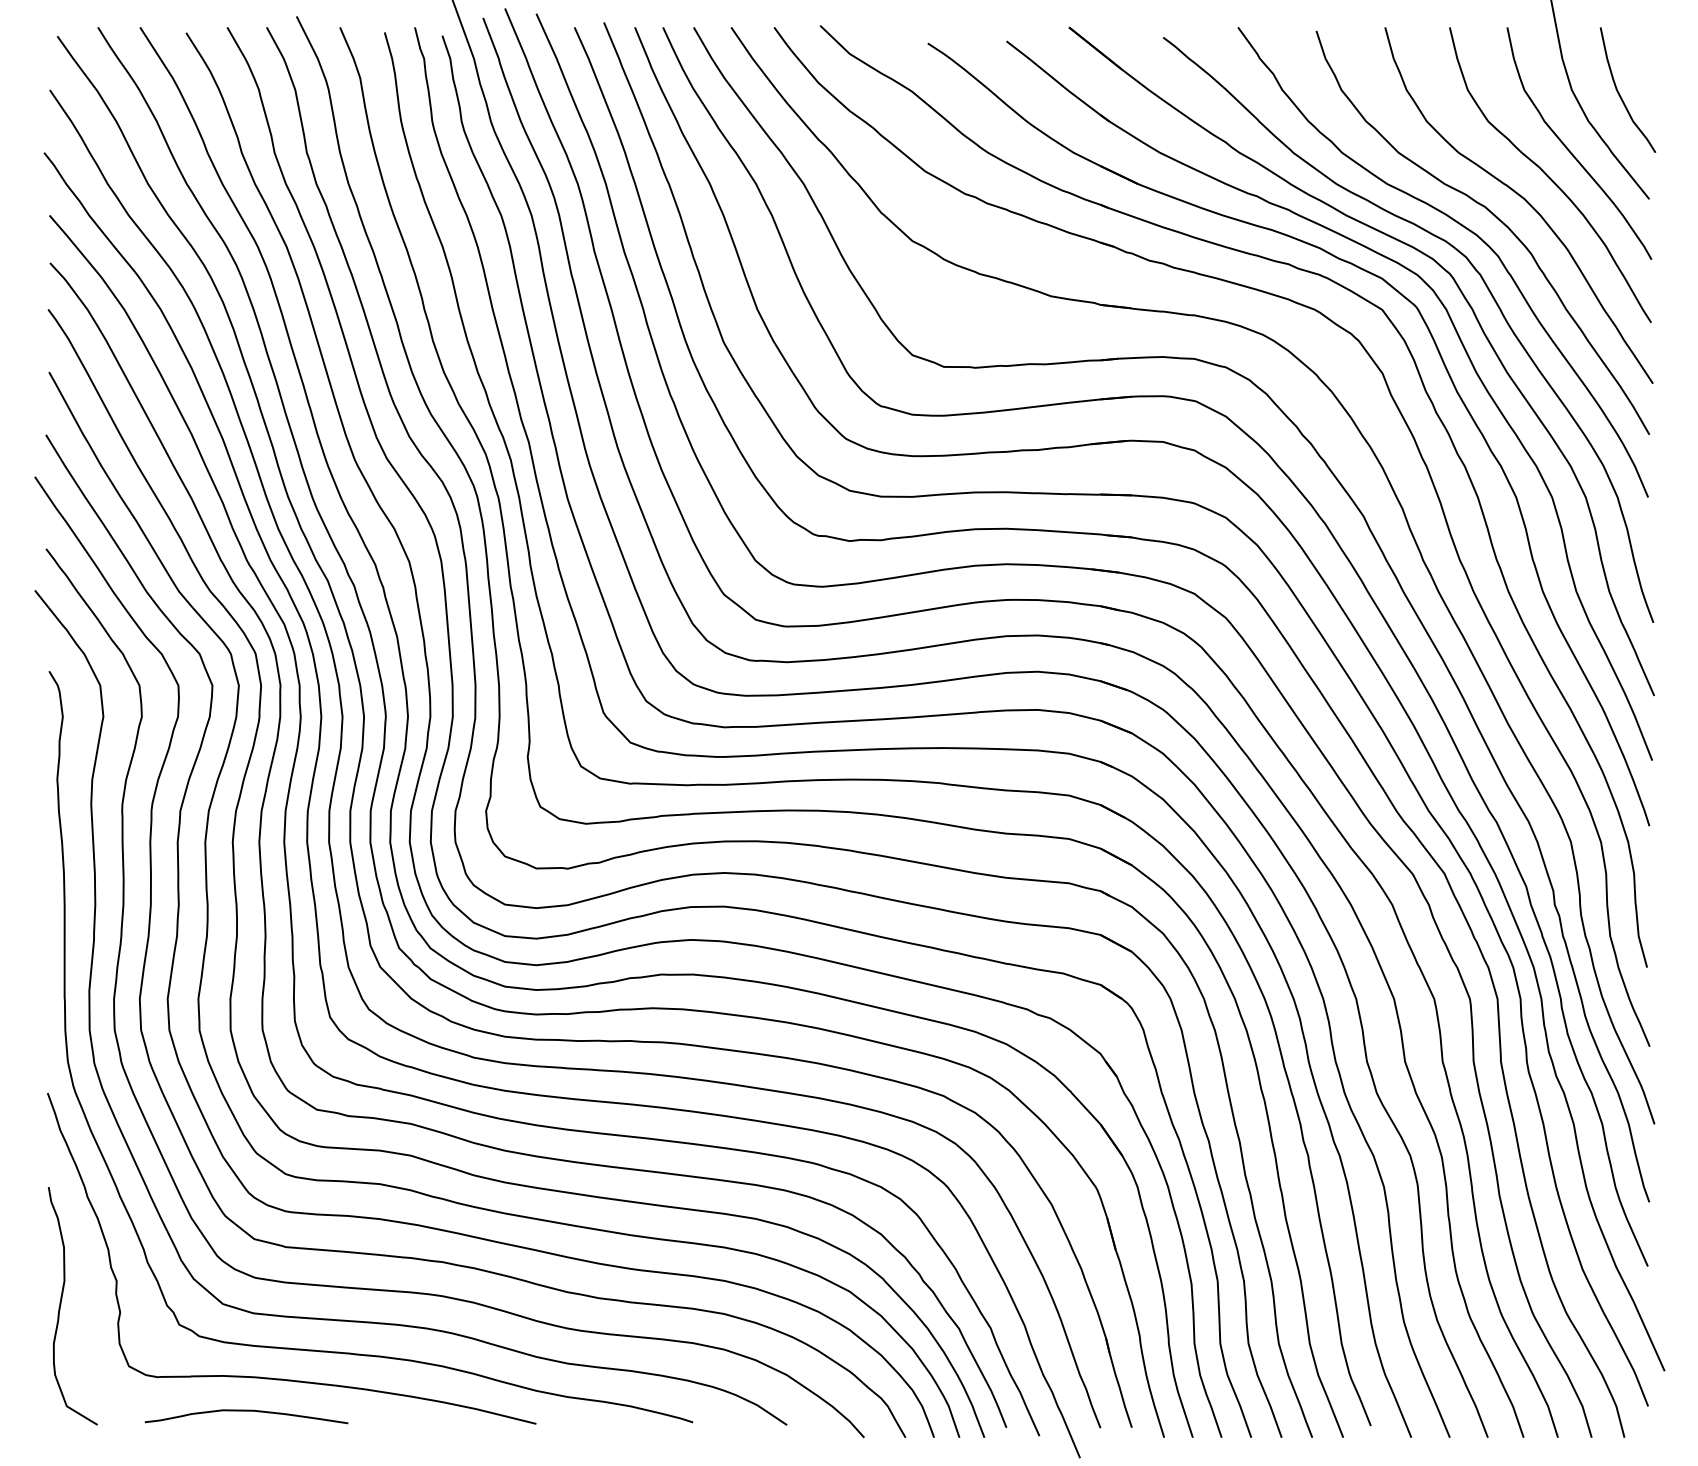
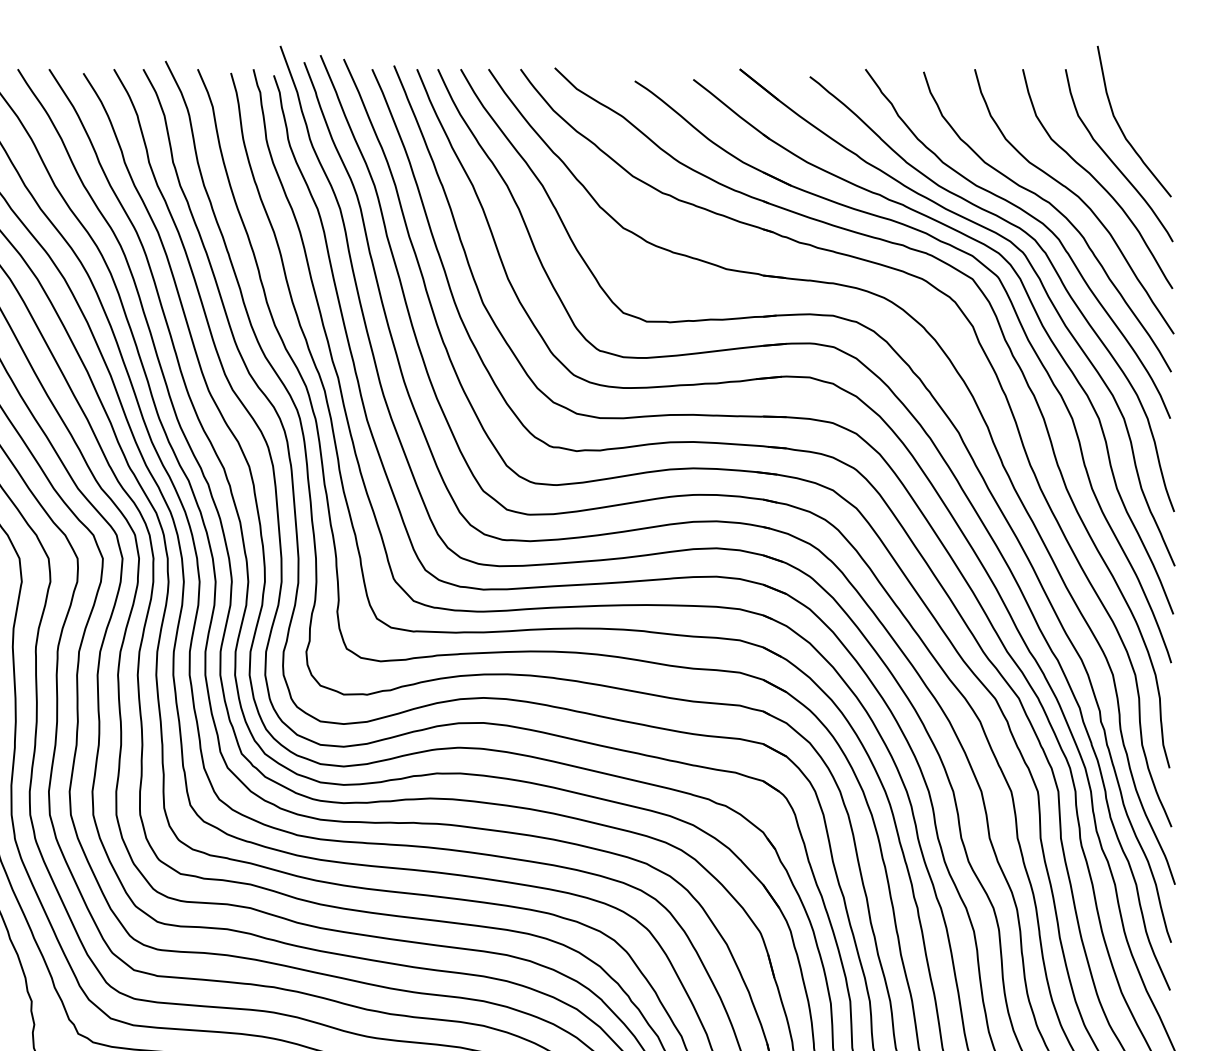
curve: (1619, 92) -> (1149, 117), removed

